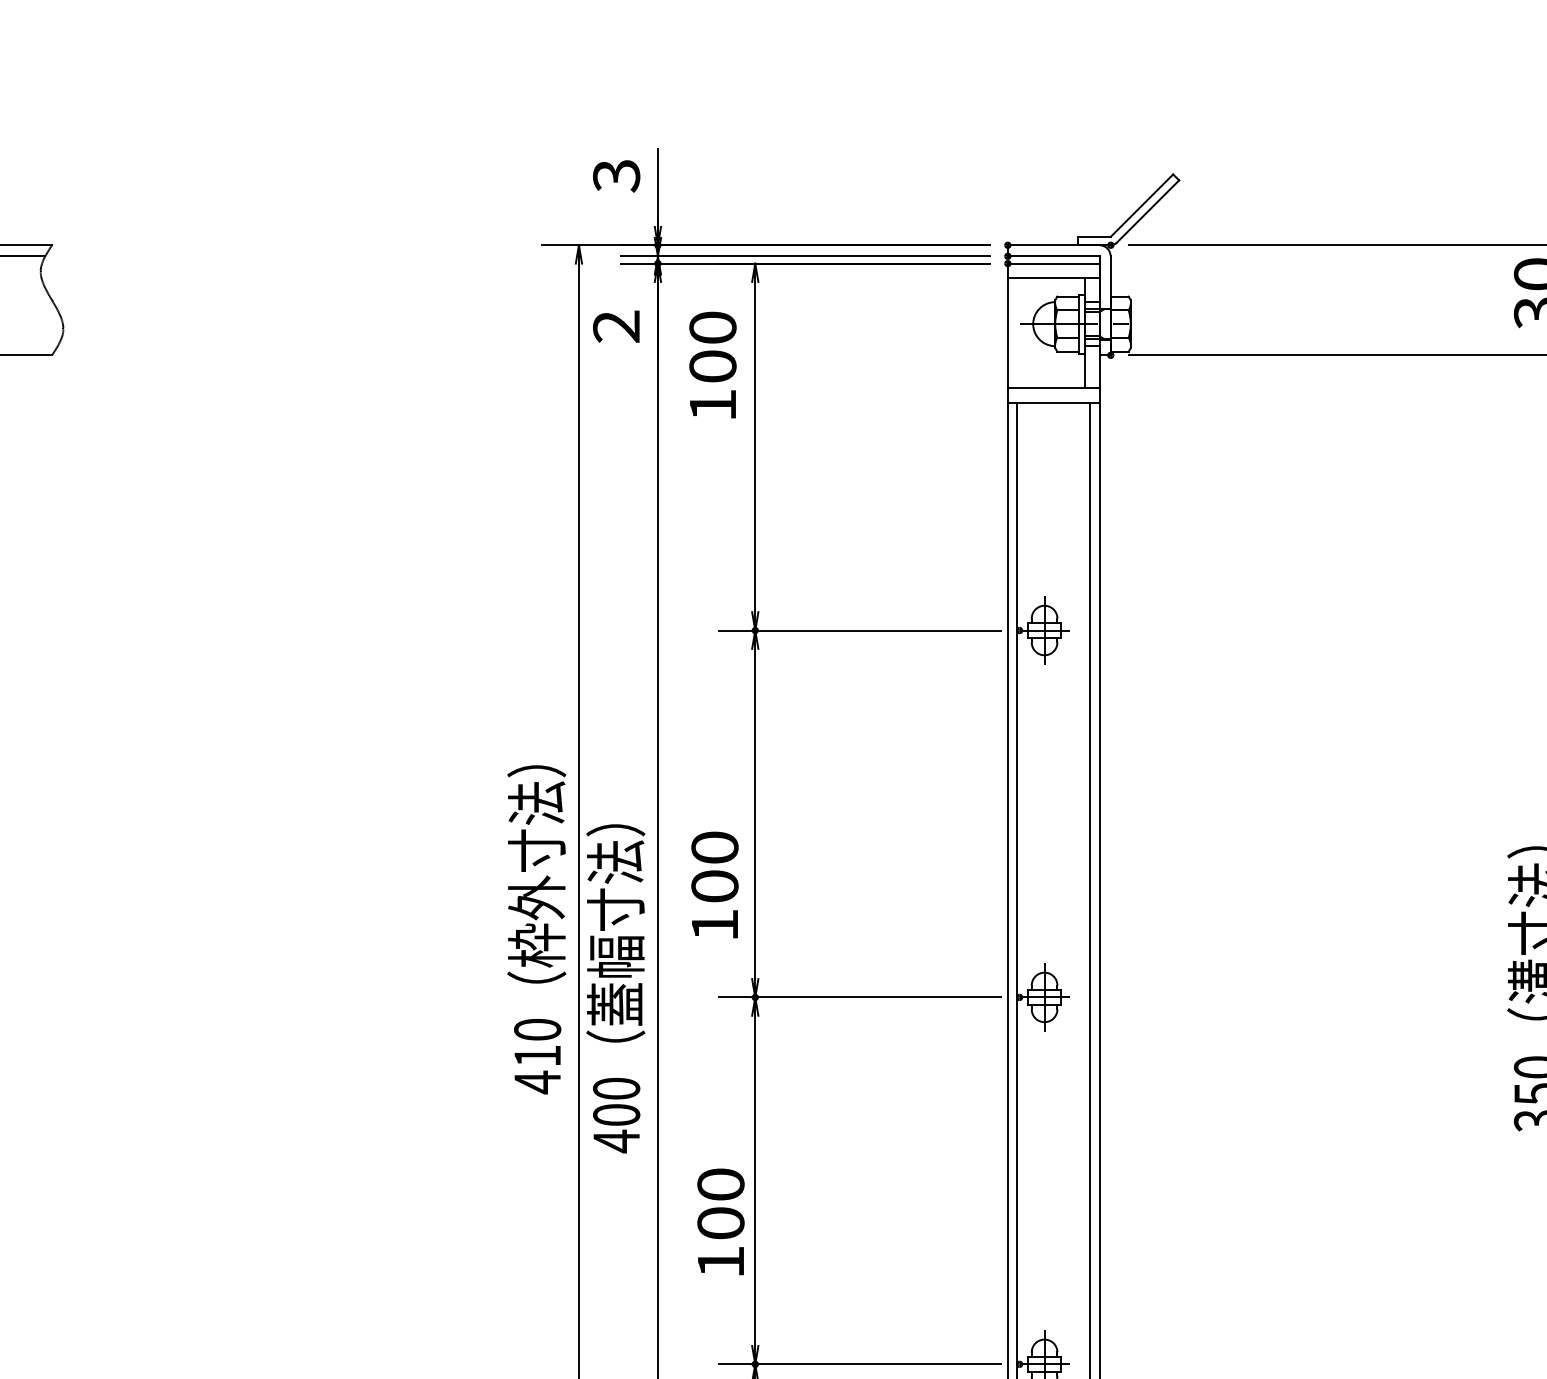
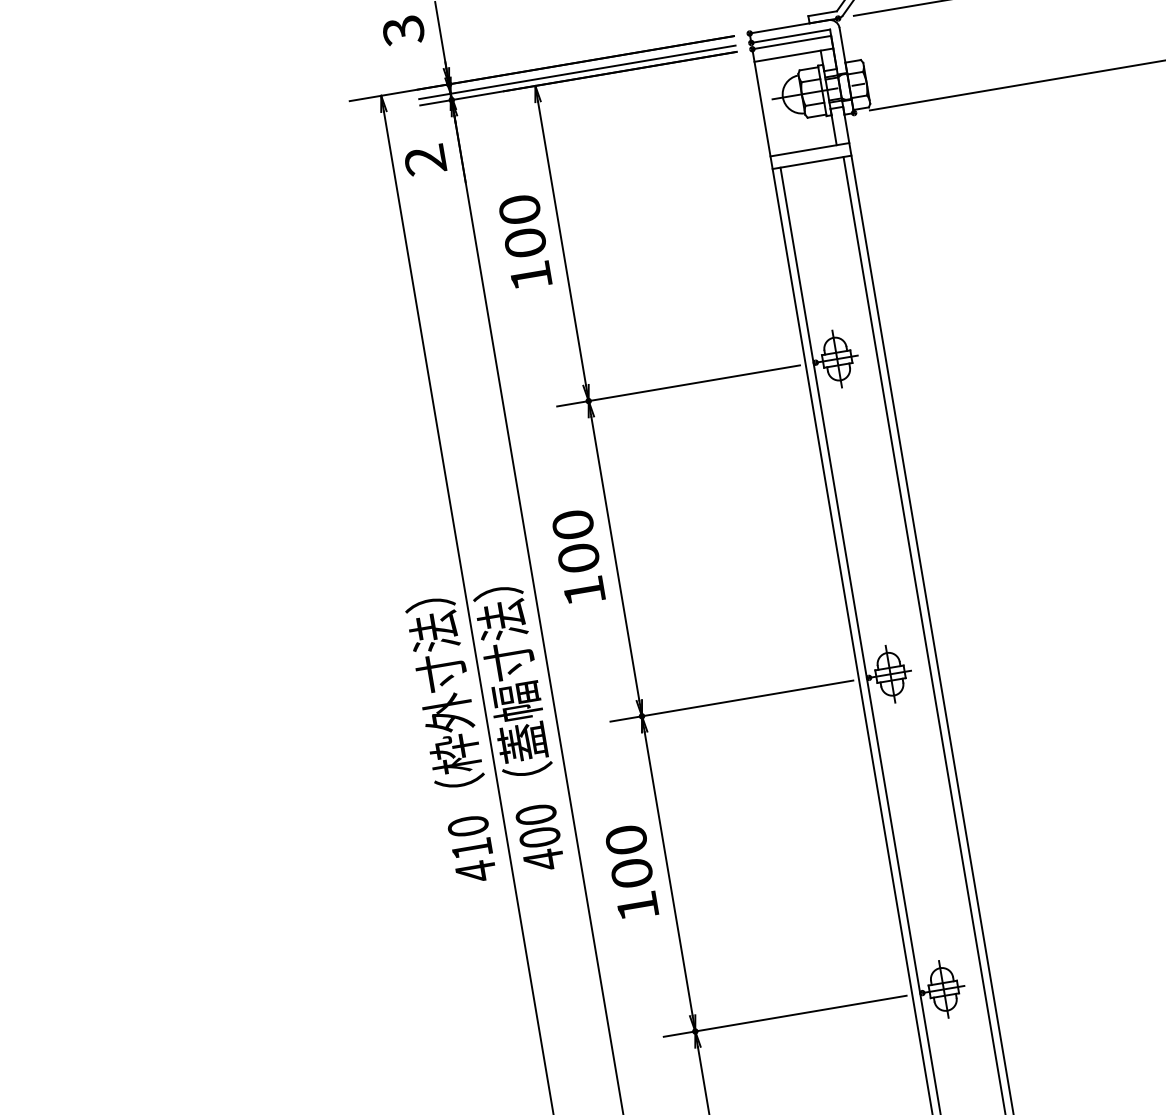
text: (712, 364) -> (524, 241), moved
text: (714, 884) -> (578, 556), moved
text: (536, 929) -> (452, 740), moved
text: (720, 1221) -> (631, 871), moved

